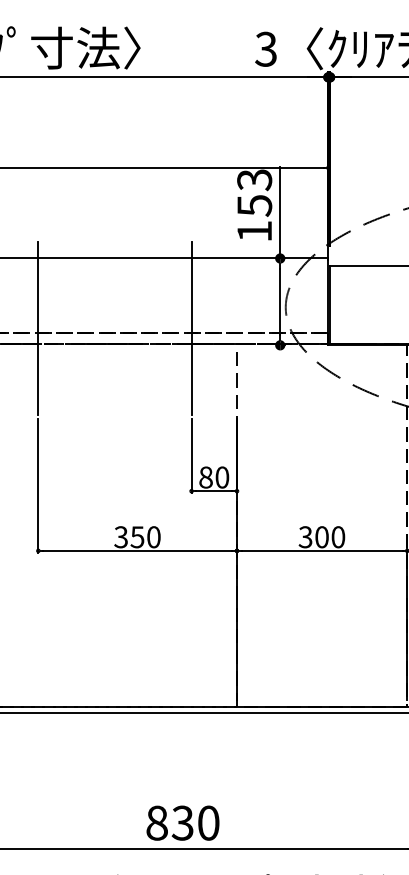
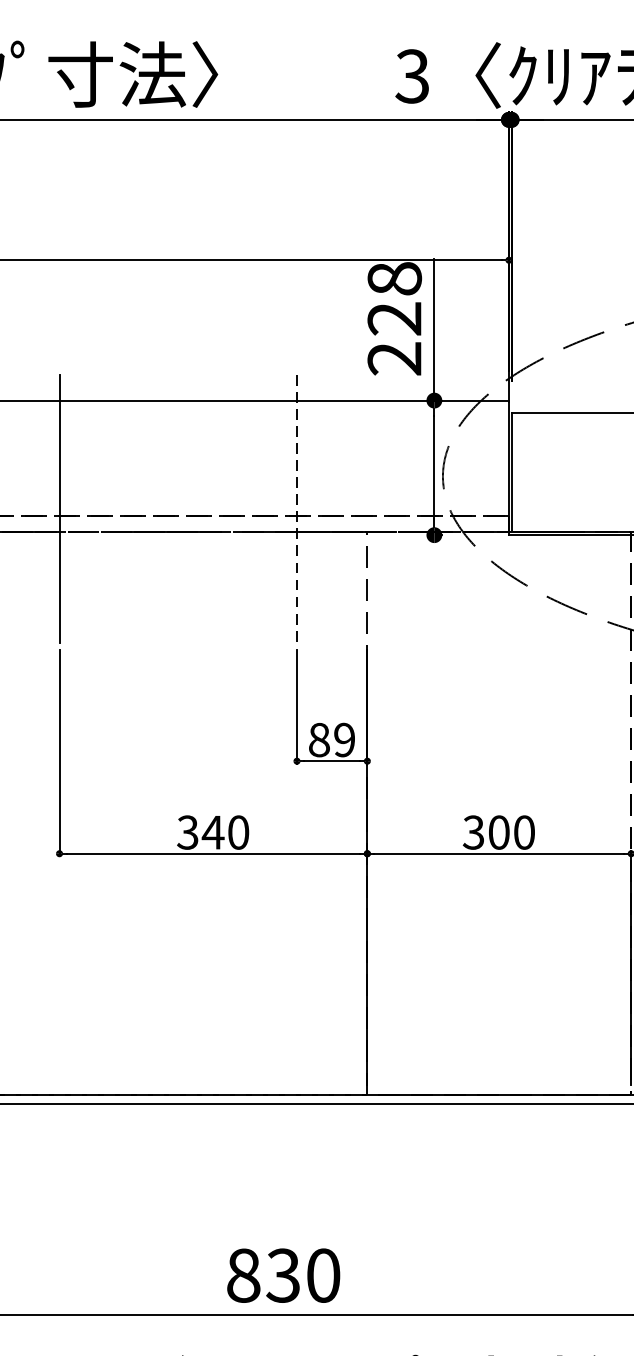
text: (254, 205) -> (394, 318), 153 -> 228
line: (191, 328) -> (296, 509), solid -> dashed
text: (222, 477) -> (344, 739), 80 -> 89
text: (137, 537) -> (213, 832), 350 -> 340

